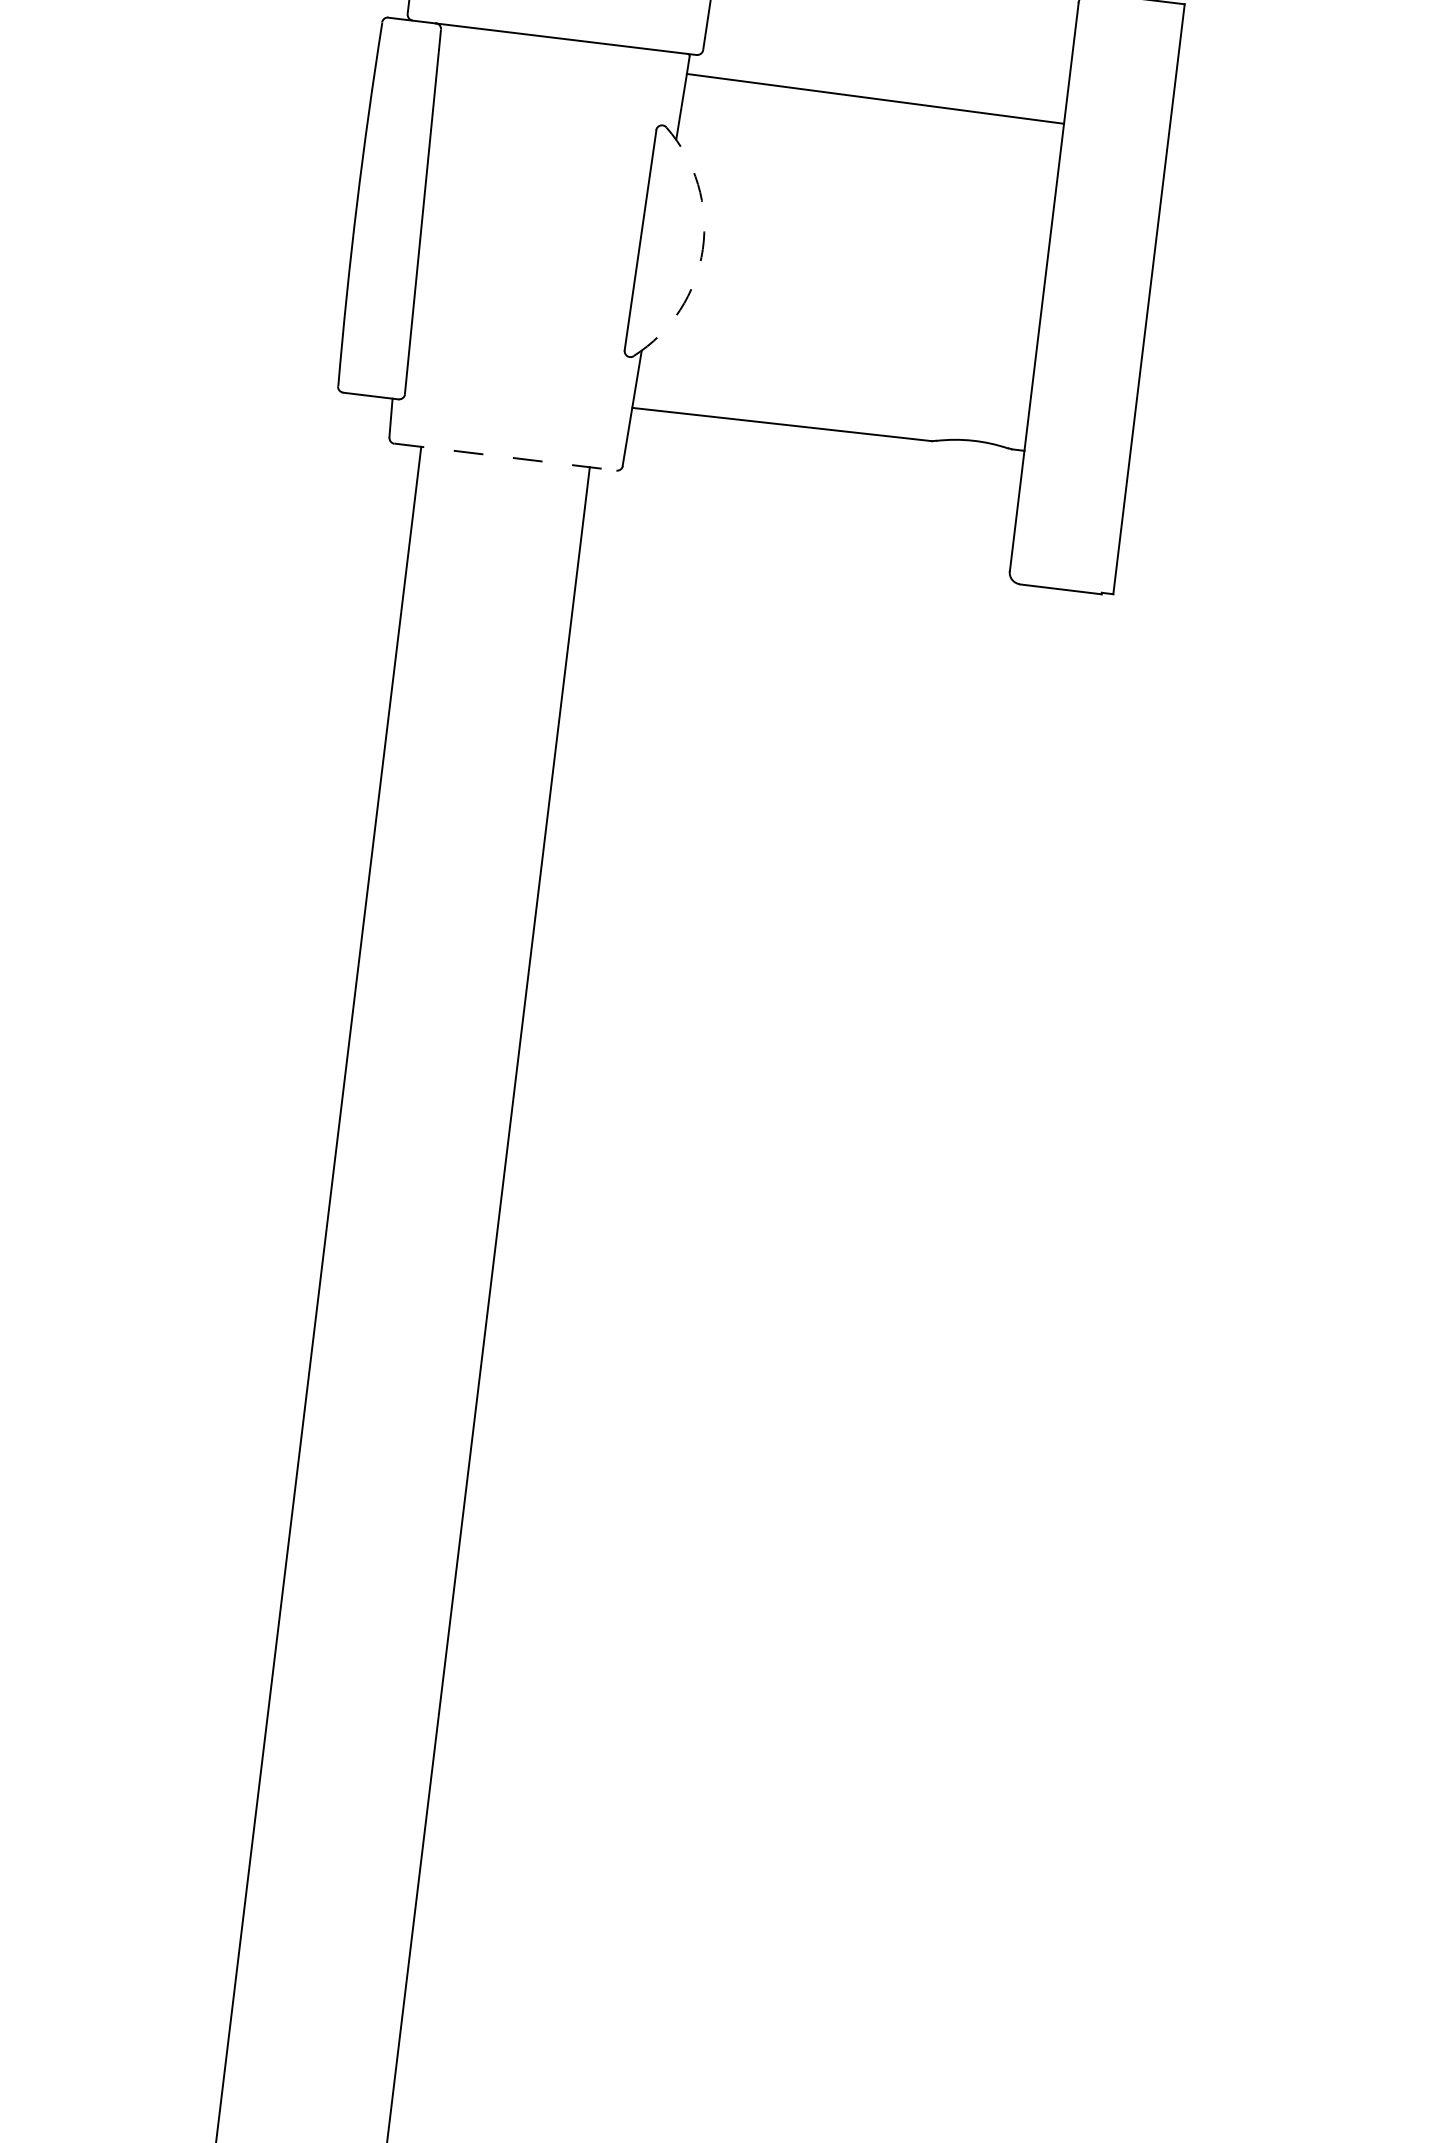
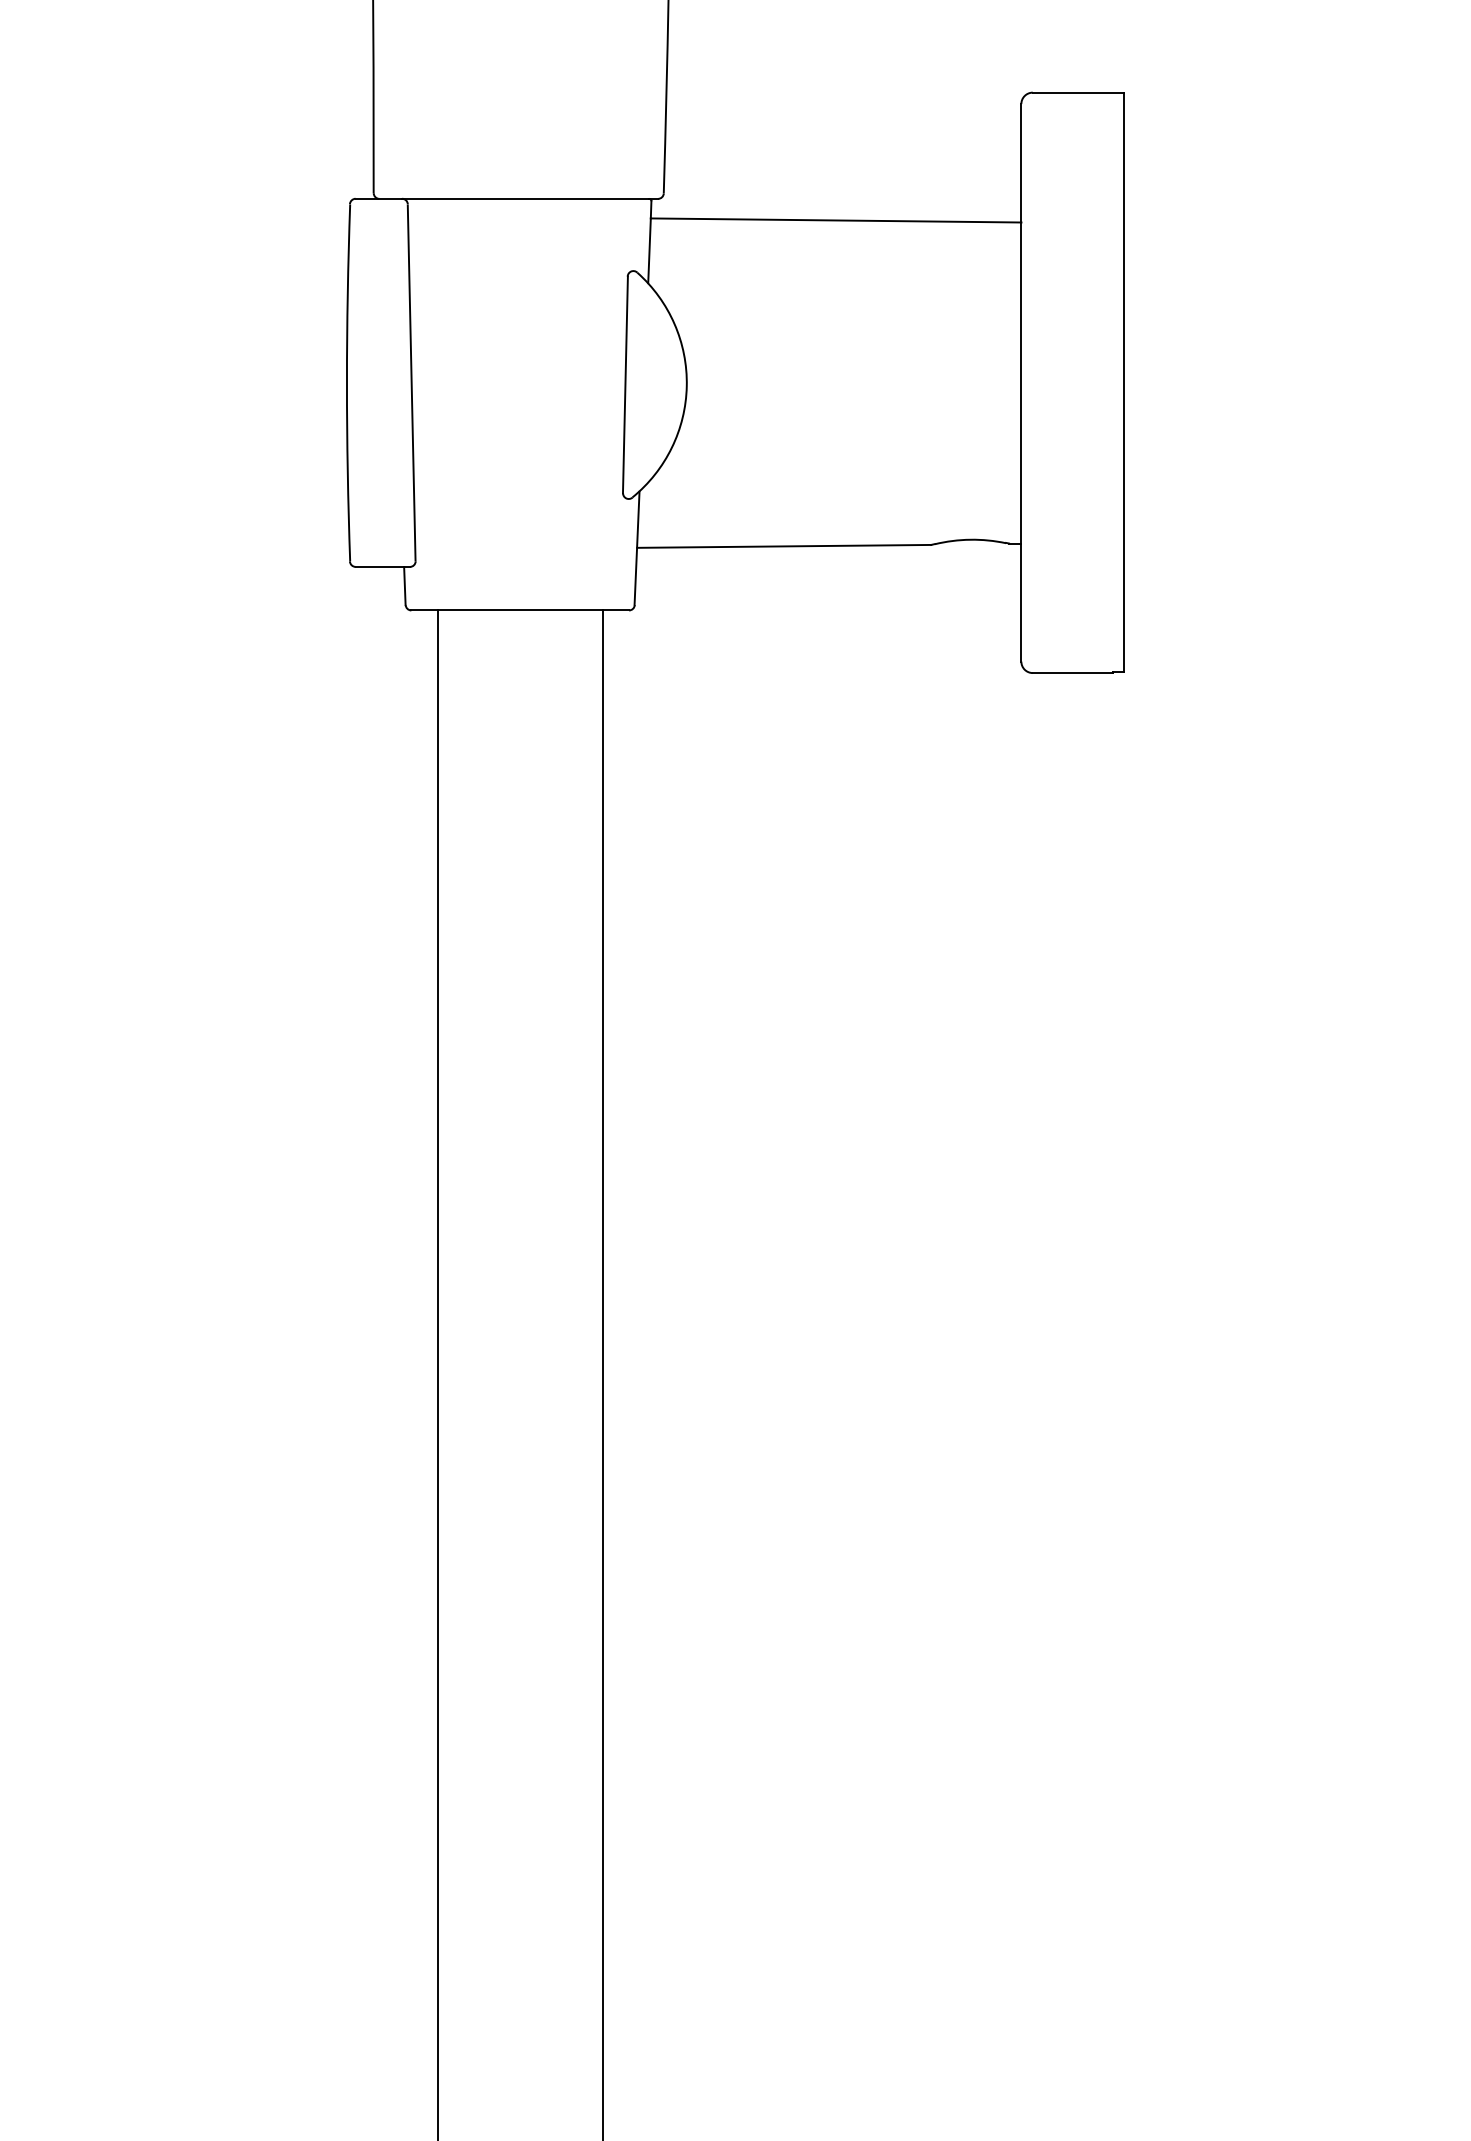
arc: (702, 249) -> (686, 386), dashed -> solid
line: (505, 457) -> (520, 610), dashed -> solid

